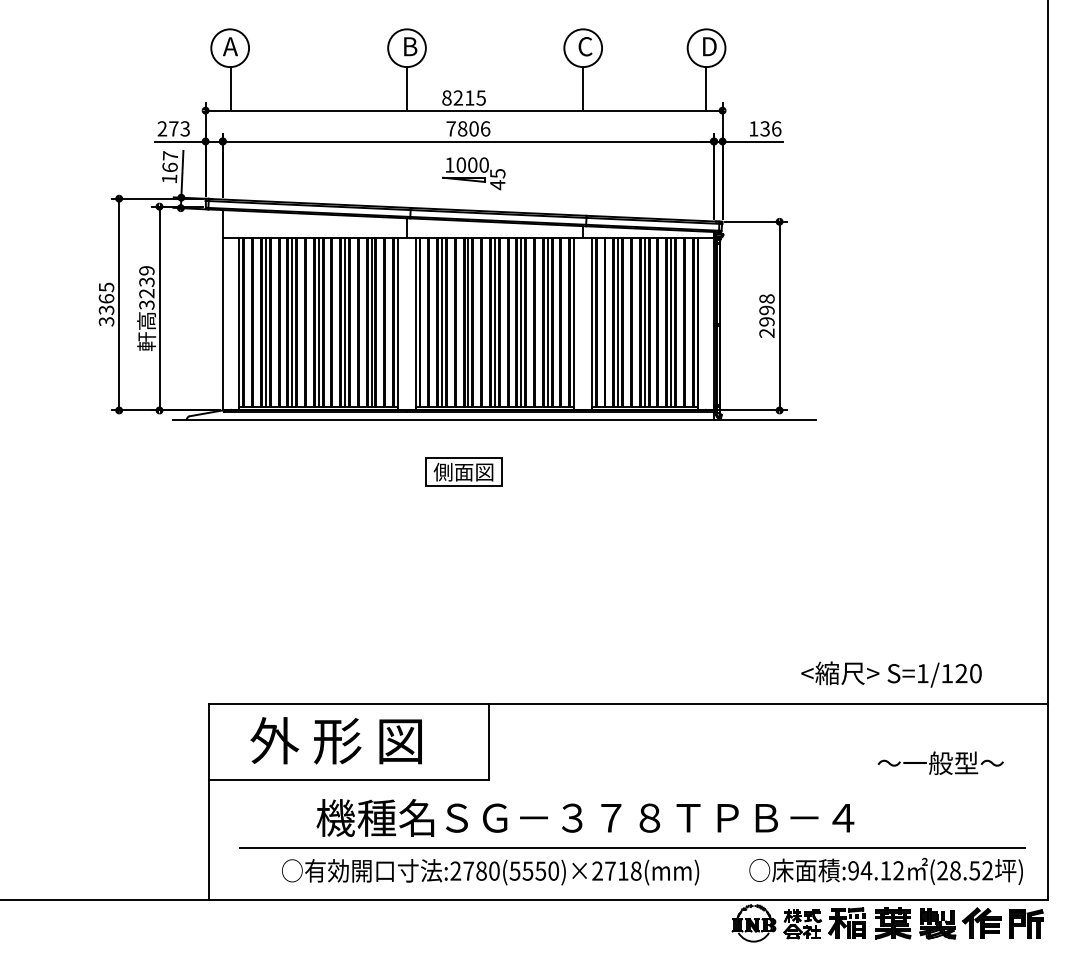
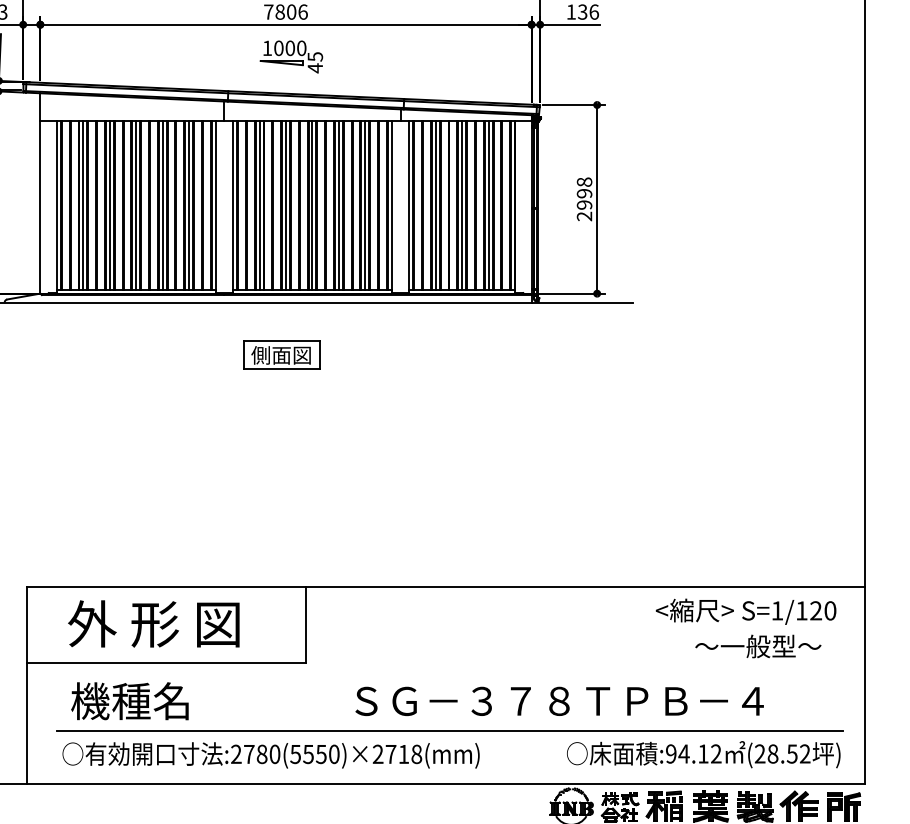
text: (891, 674) -> (746, 611), moved
text: (375, 817) -> (130, 700), moved
text: (650, 817) -> (560, 700), moved
text: (490, 872) -> (271, 755), moved

